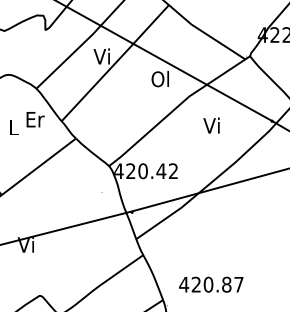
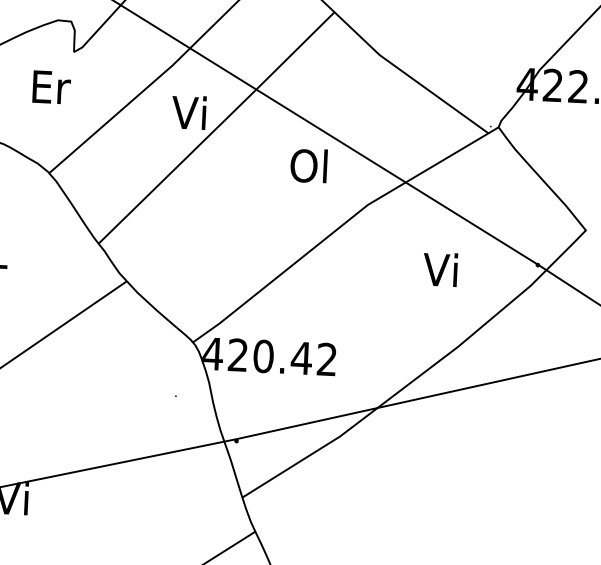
text: (35, 119) -> (51, 87), moved
text: (211, 125) -> (440, 269), moved

